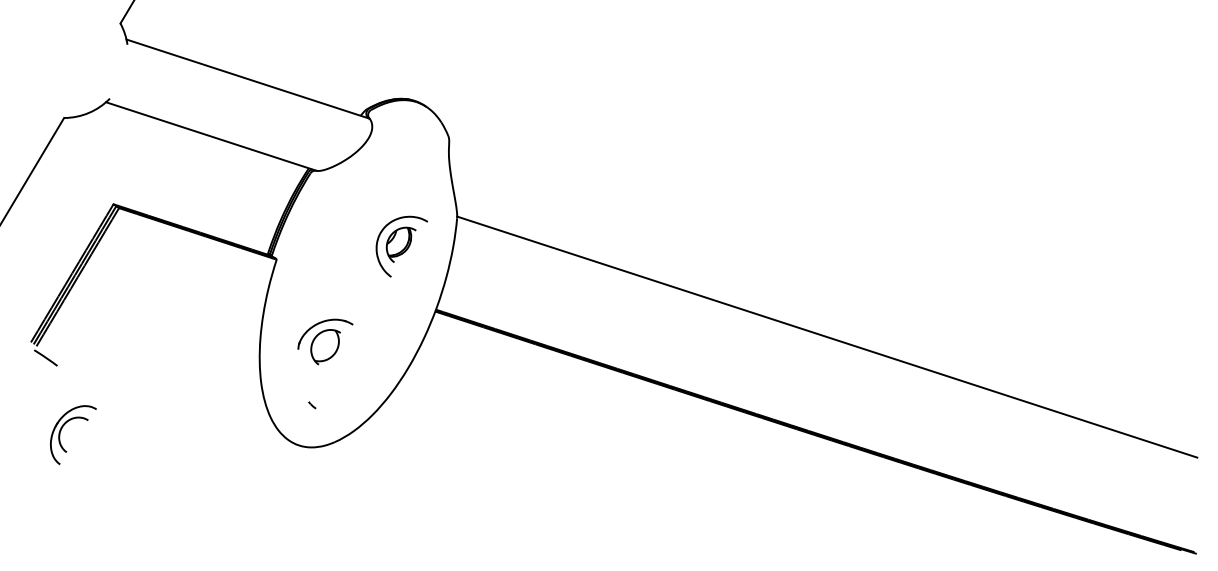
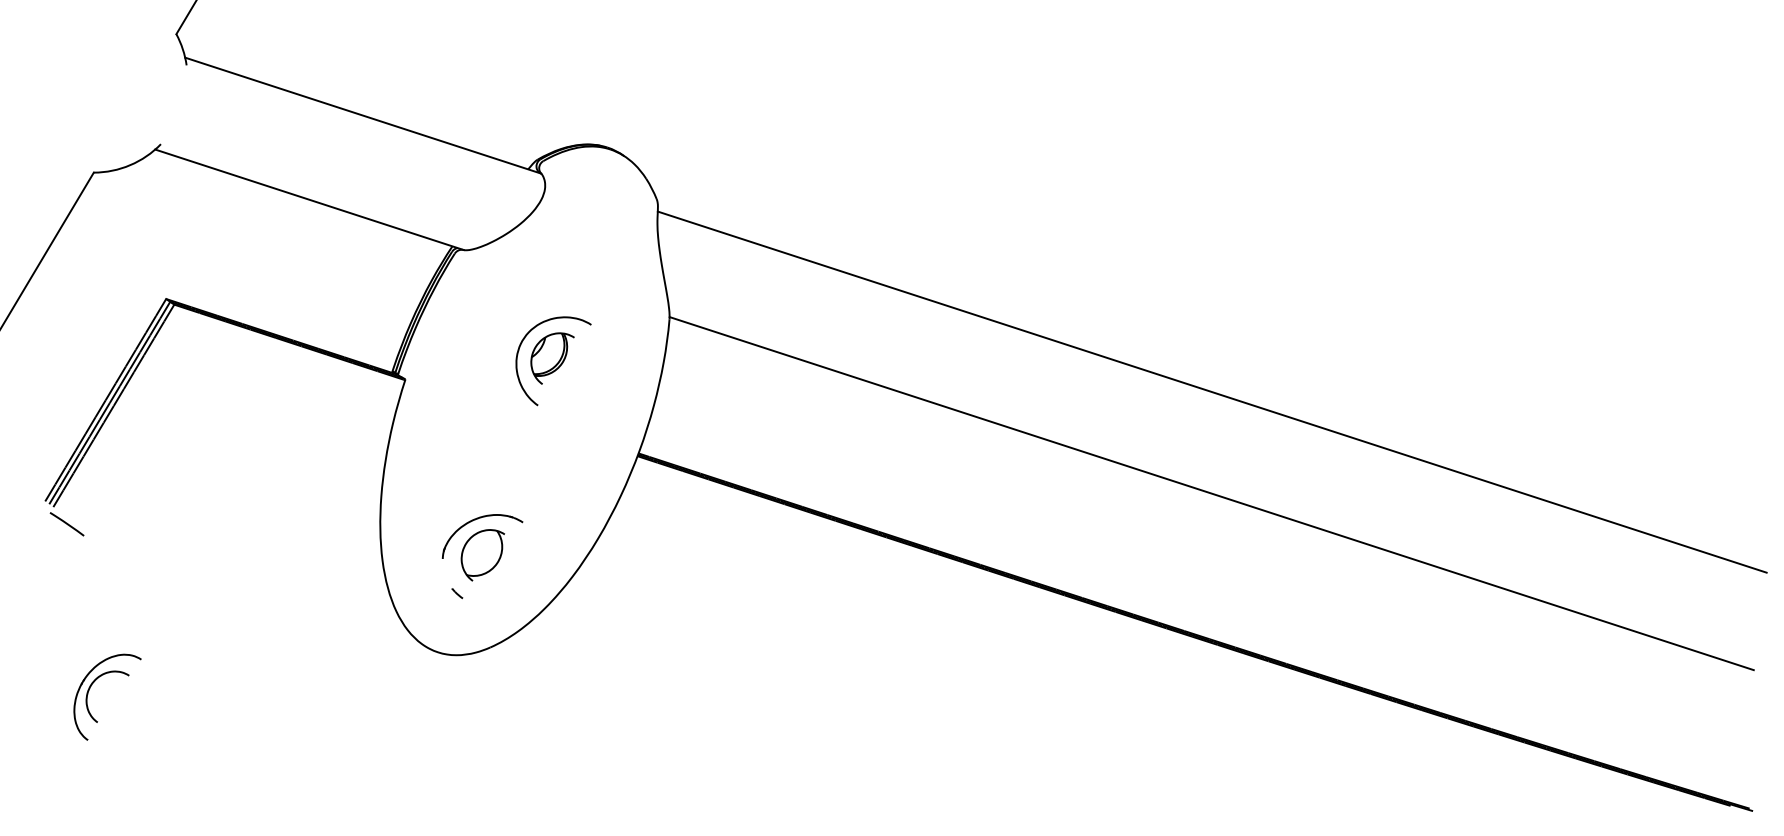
part: (401, 246) -> (552, 360), moved
line: (827, 267) -> (1212, 391), added
part: (325, 341) -> (482, 546), moved
part: (61, 431) -> (89, 691), moved

